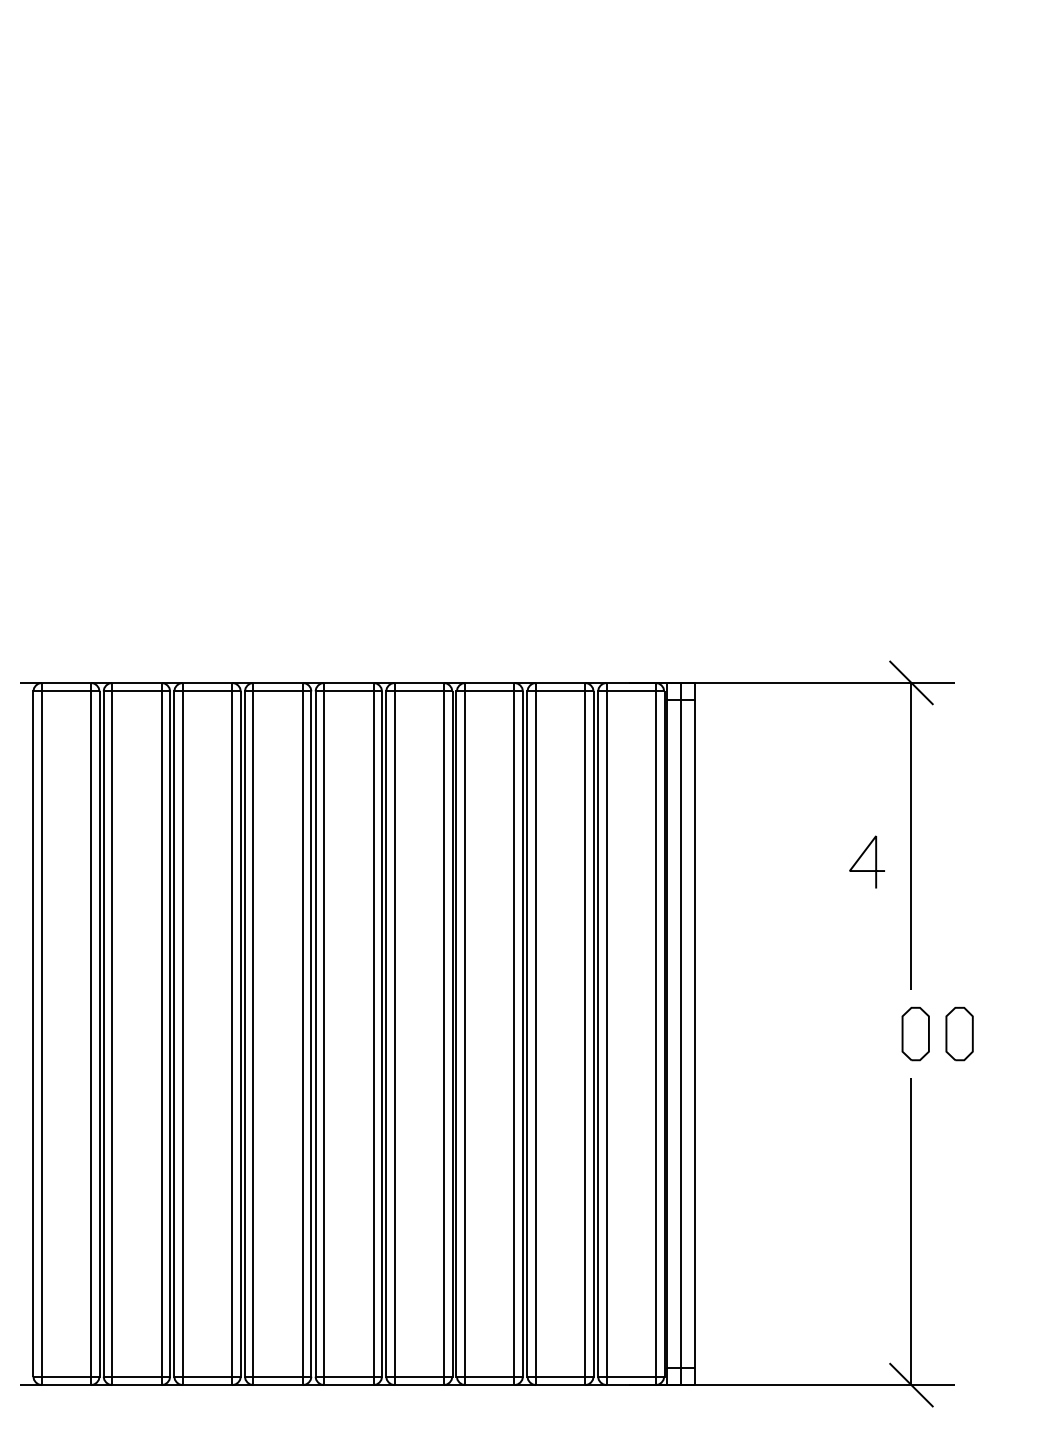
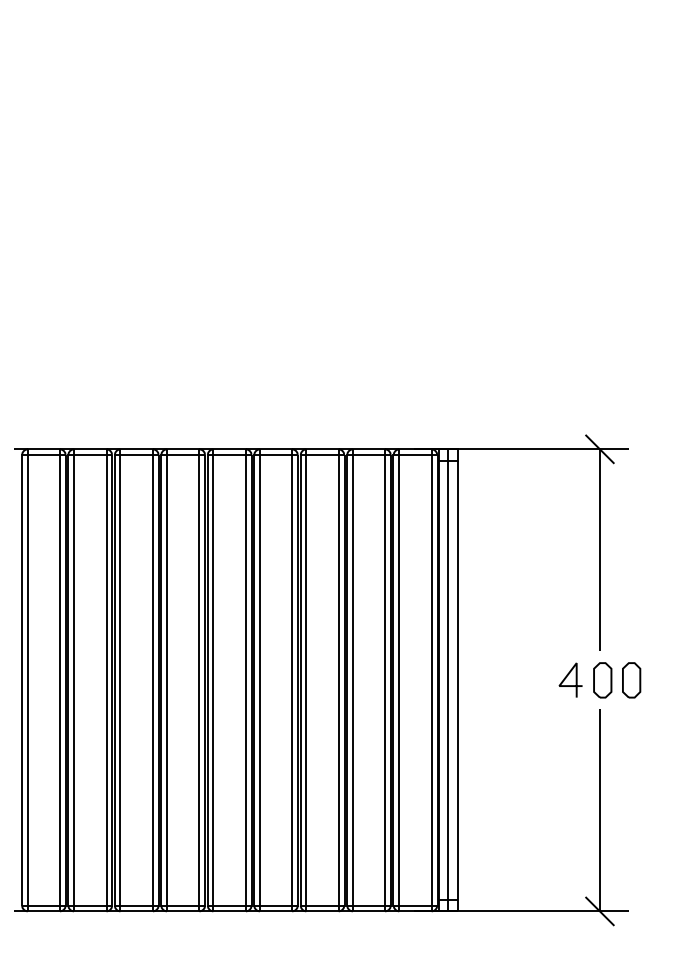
curve: (860, 859) -> (566, 678), moved

